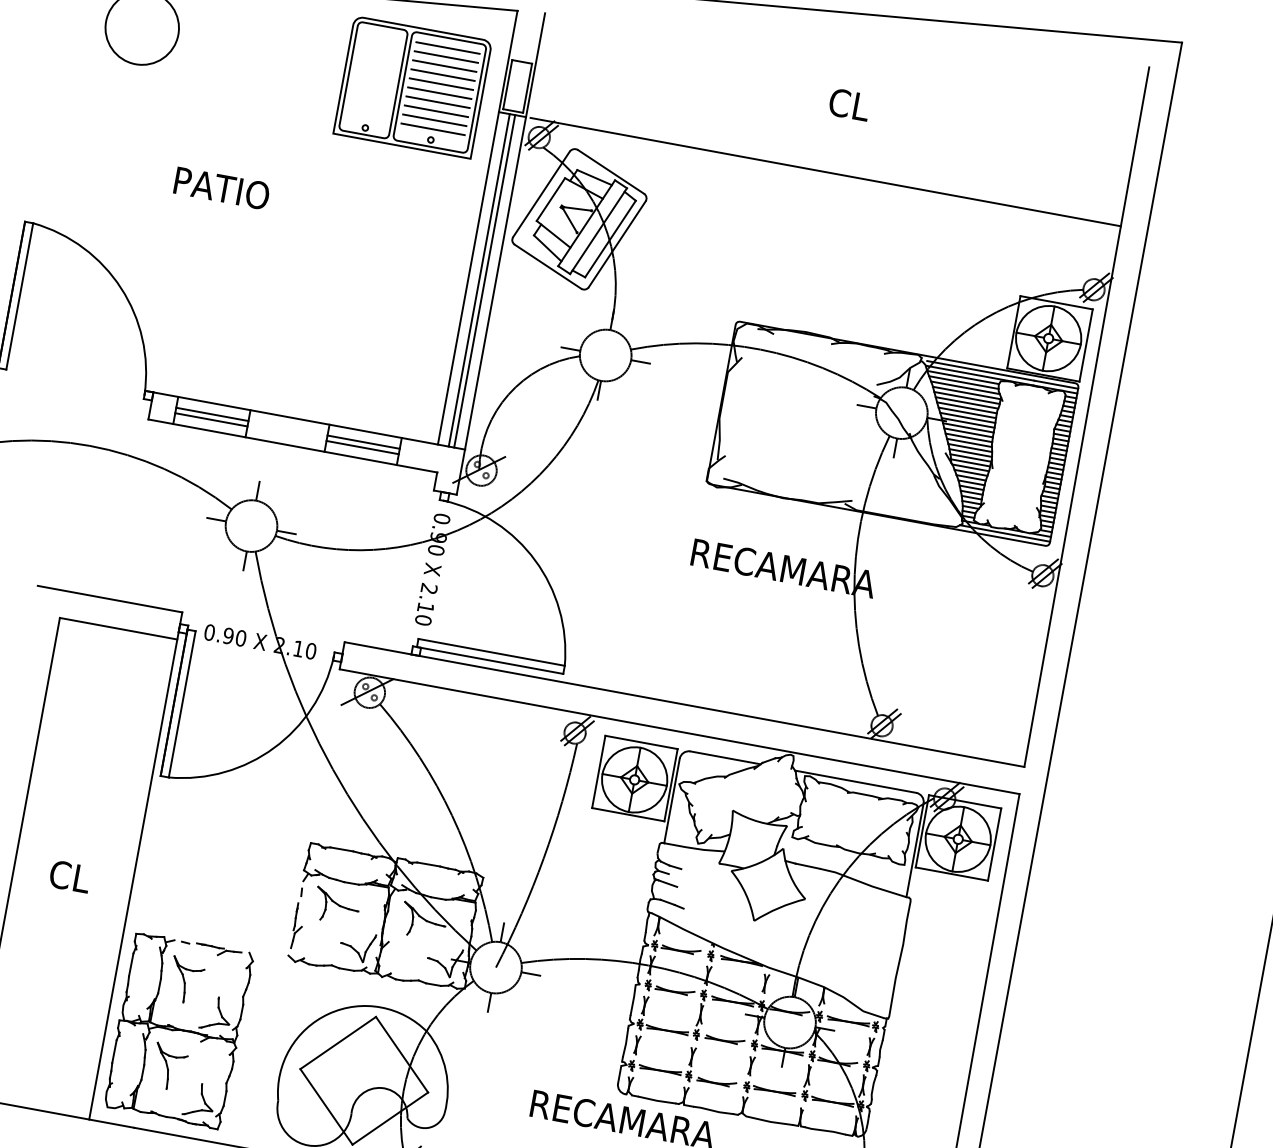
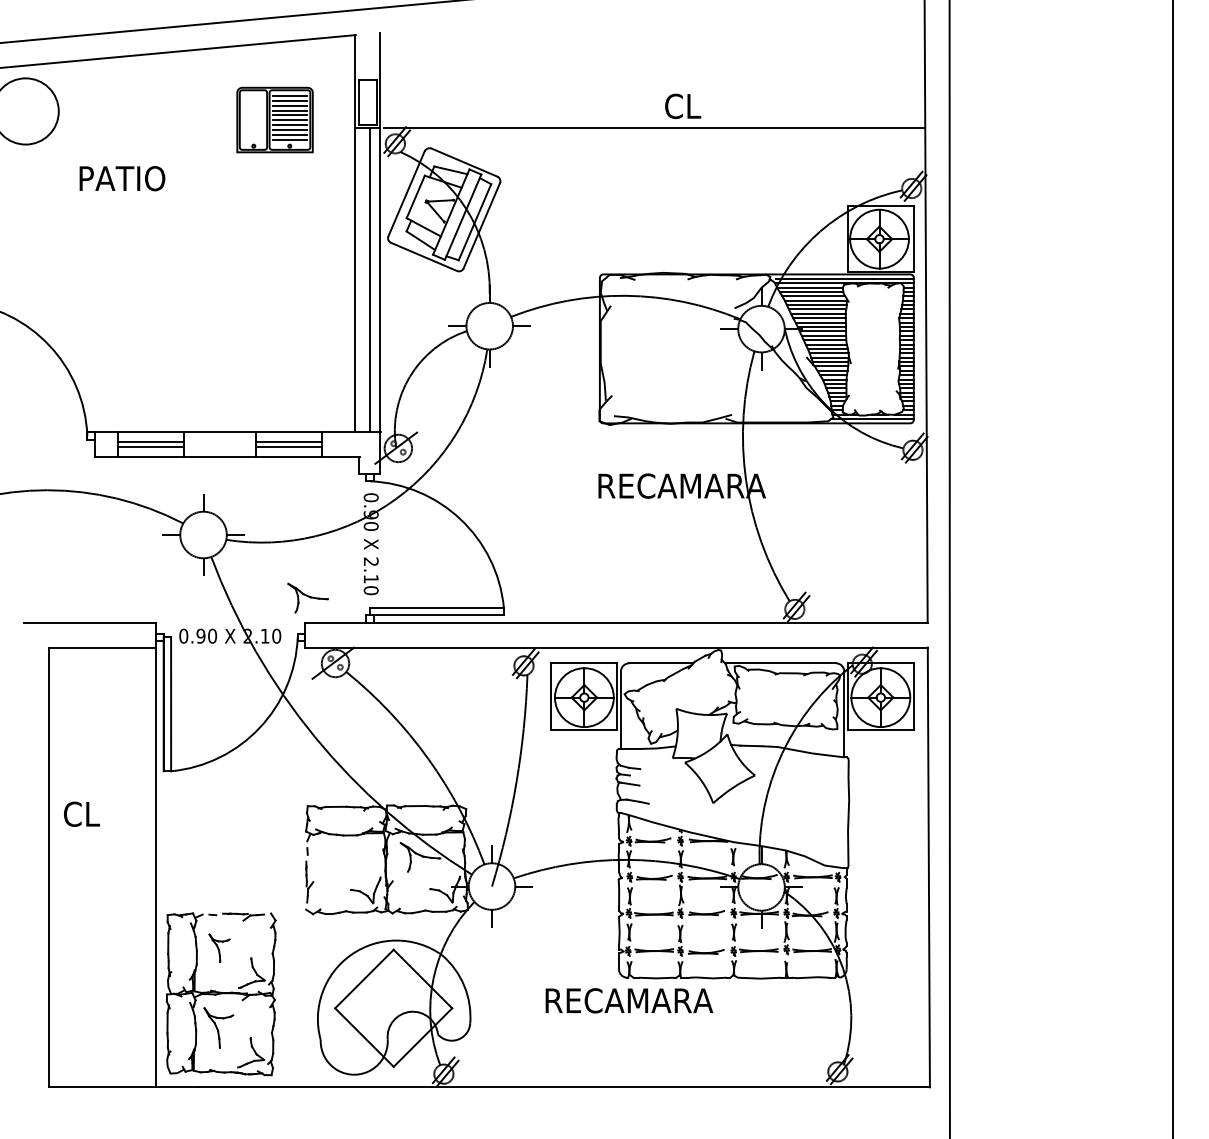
part: (412, 86) -> (274, 119), size x0.6
text: (850, 105) -> (683, 106), moved
text: (222, 188) -> (122, 178), moved
line: (479, 279) -> (365, 279), removed
text: (69, 875) -> (81, 813), moved
part: (336, 905) -> (307, 597), moved
part: (186, 979) -> (219, 947), size x0.7

